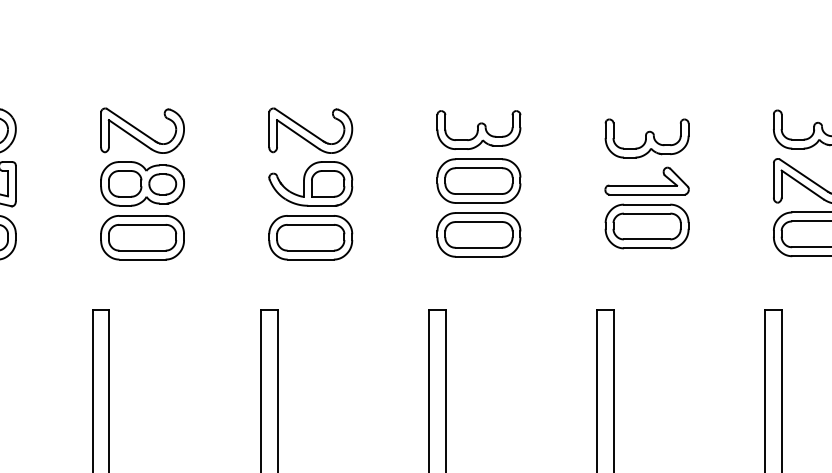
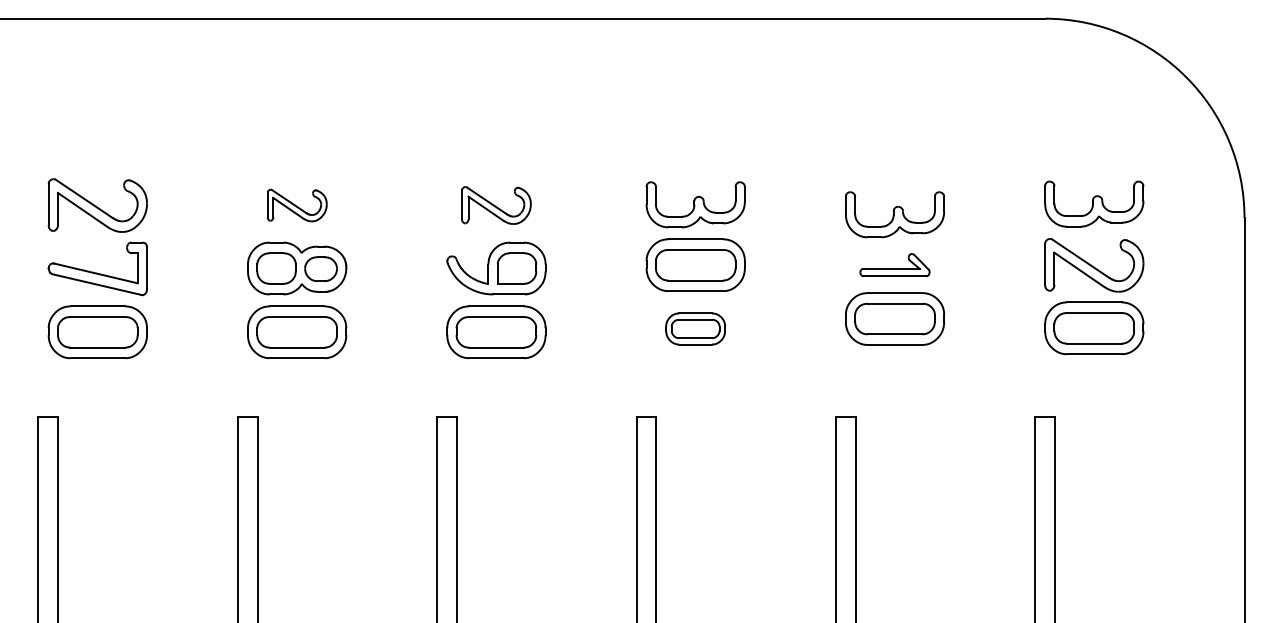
part: (142, 130) -> (297, 205), size x0.6
part: (310, 130) -> (496, 205), size x0.7
part: (646, 180) -> (894, 264), size x0.7
part: (478, 234) -> (695, 328), size x0.6

